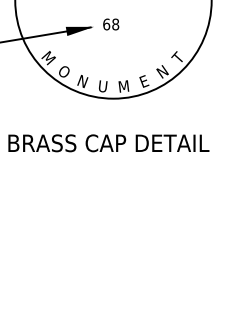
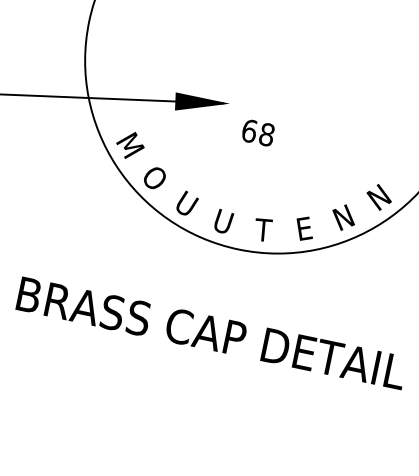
text: (111, 24) -> (258, 133), moved
text: (177, 57) -> (378, 196), T -> N
text: (81, 81) -> (184, 203), N -> U
text: (123, 86) -> (262, 230), M -> T

